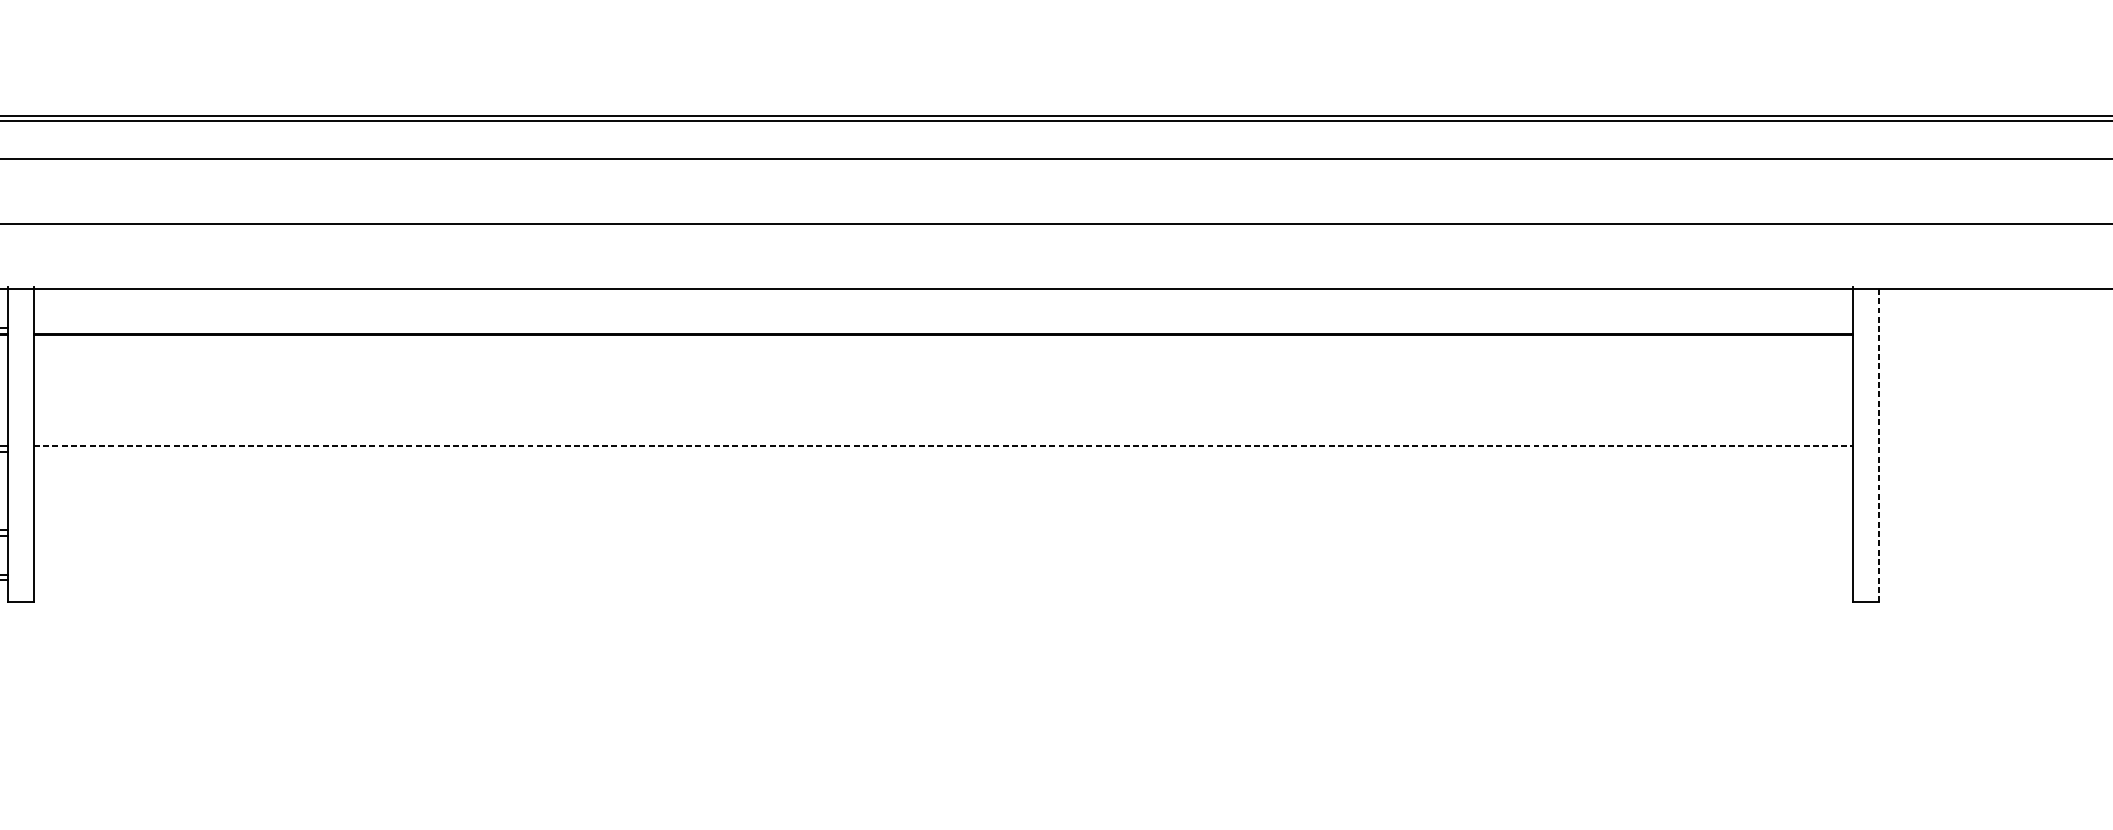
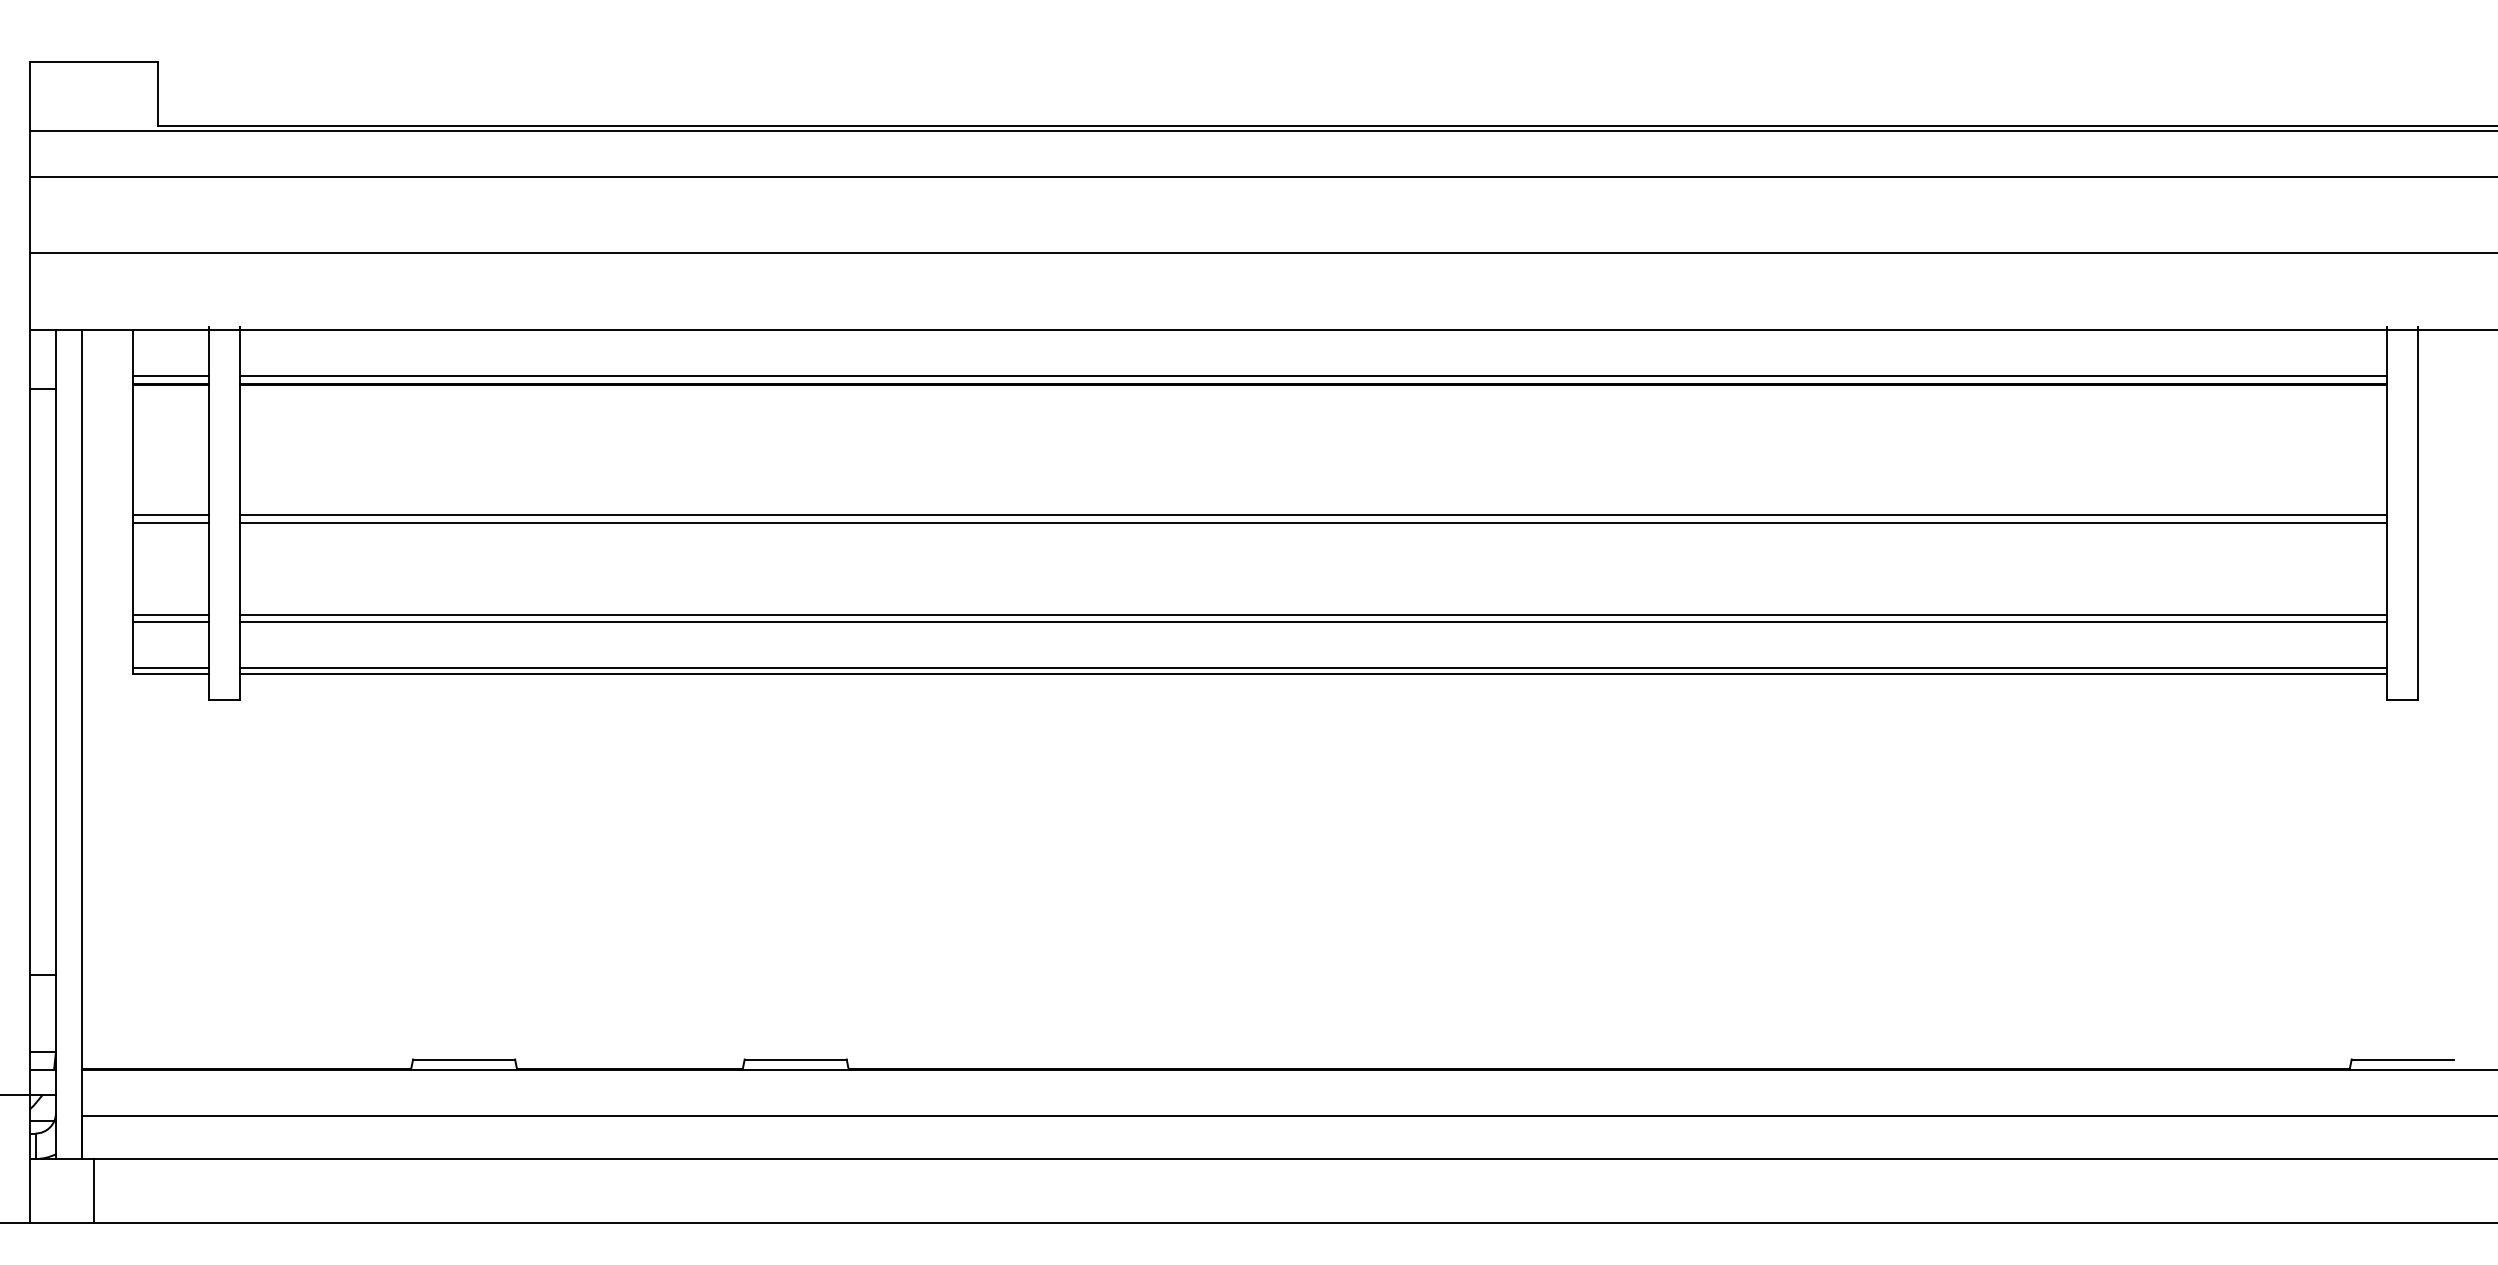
line: (943, 327) -> (1313, 375), added
line: (1878, 444) -> (2418, 513), dashed -> solid
line: (943, 446) -> (1313, 515), dashed -> solid
line: (943, 452) -> (1313, 522), added
line: (943, 529) -> (1313, 614), added
line: (943, 535) -> (1313, 621), added
line: (943, 574) -> (1313, 667), added
line: (943, 580) -> (1313, 674), added

